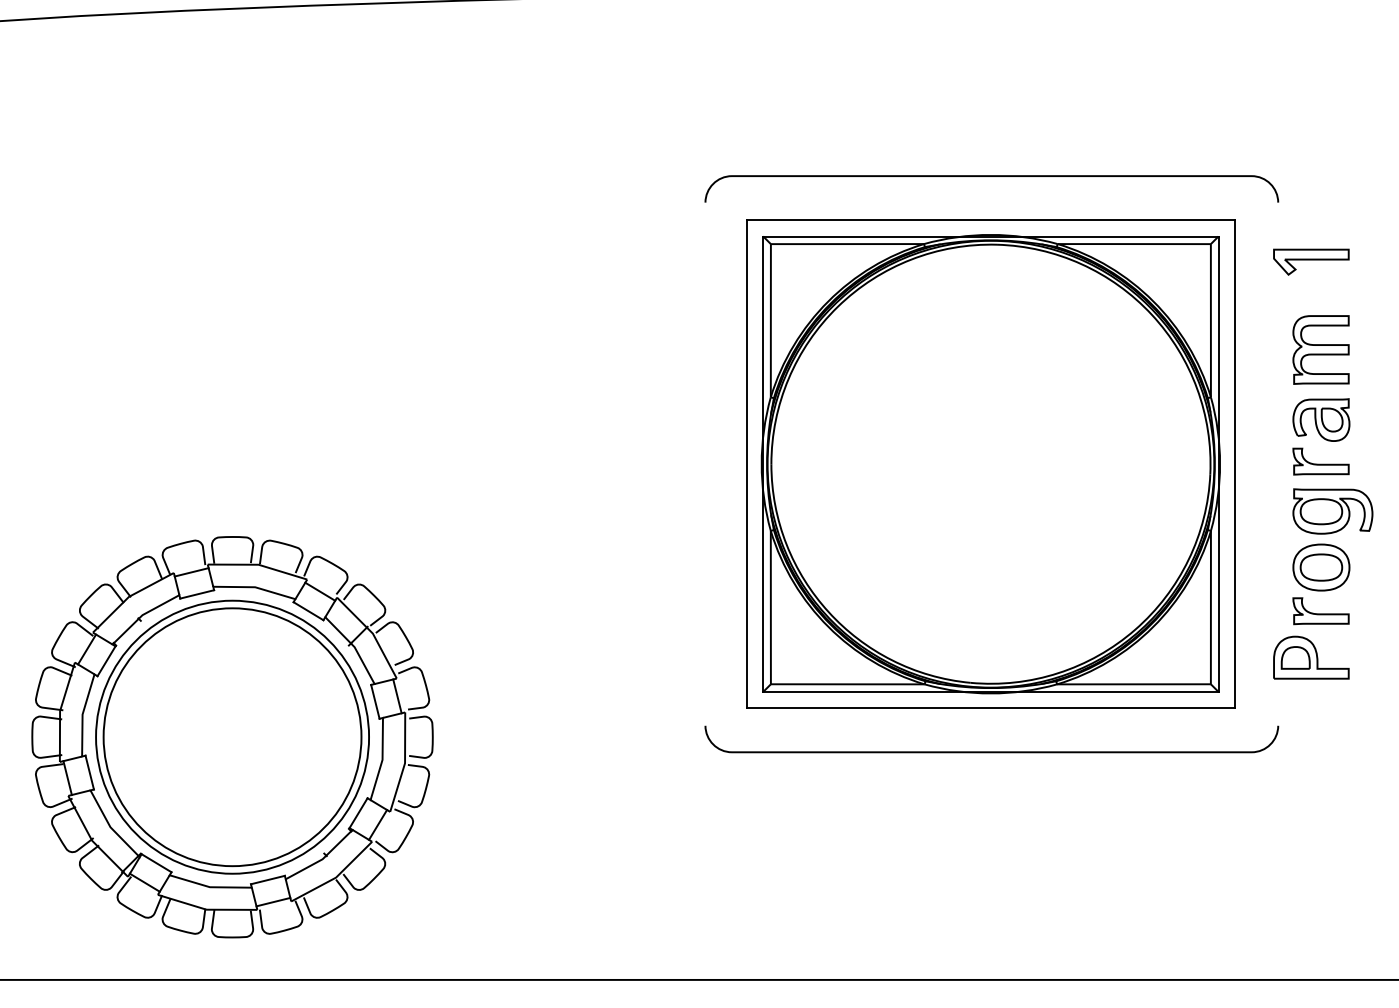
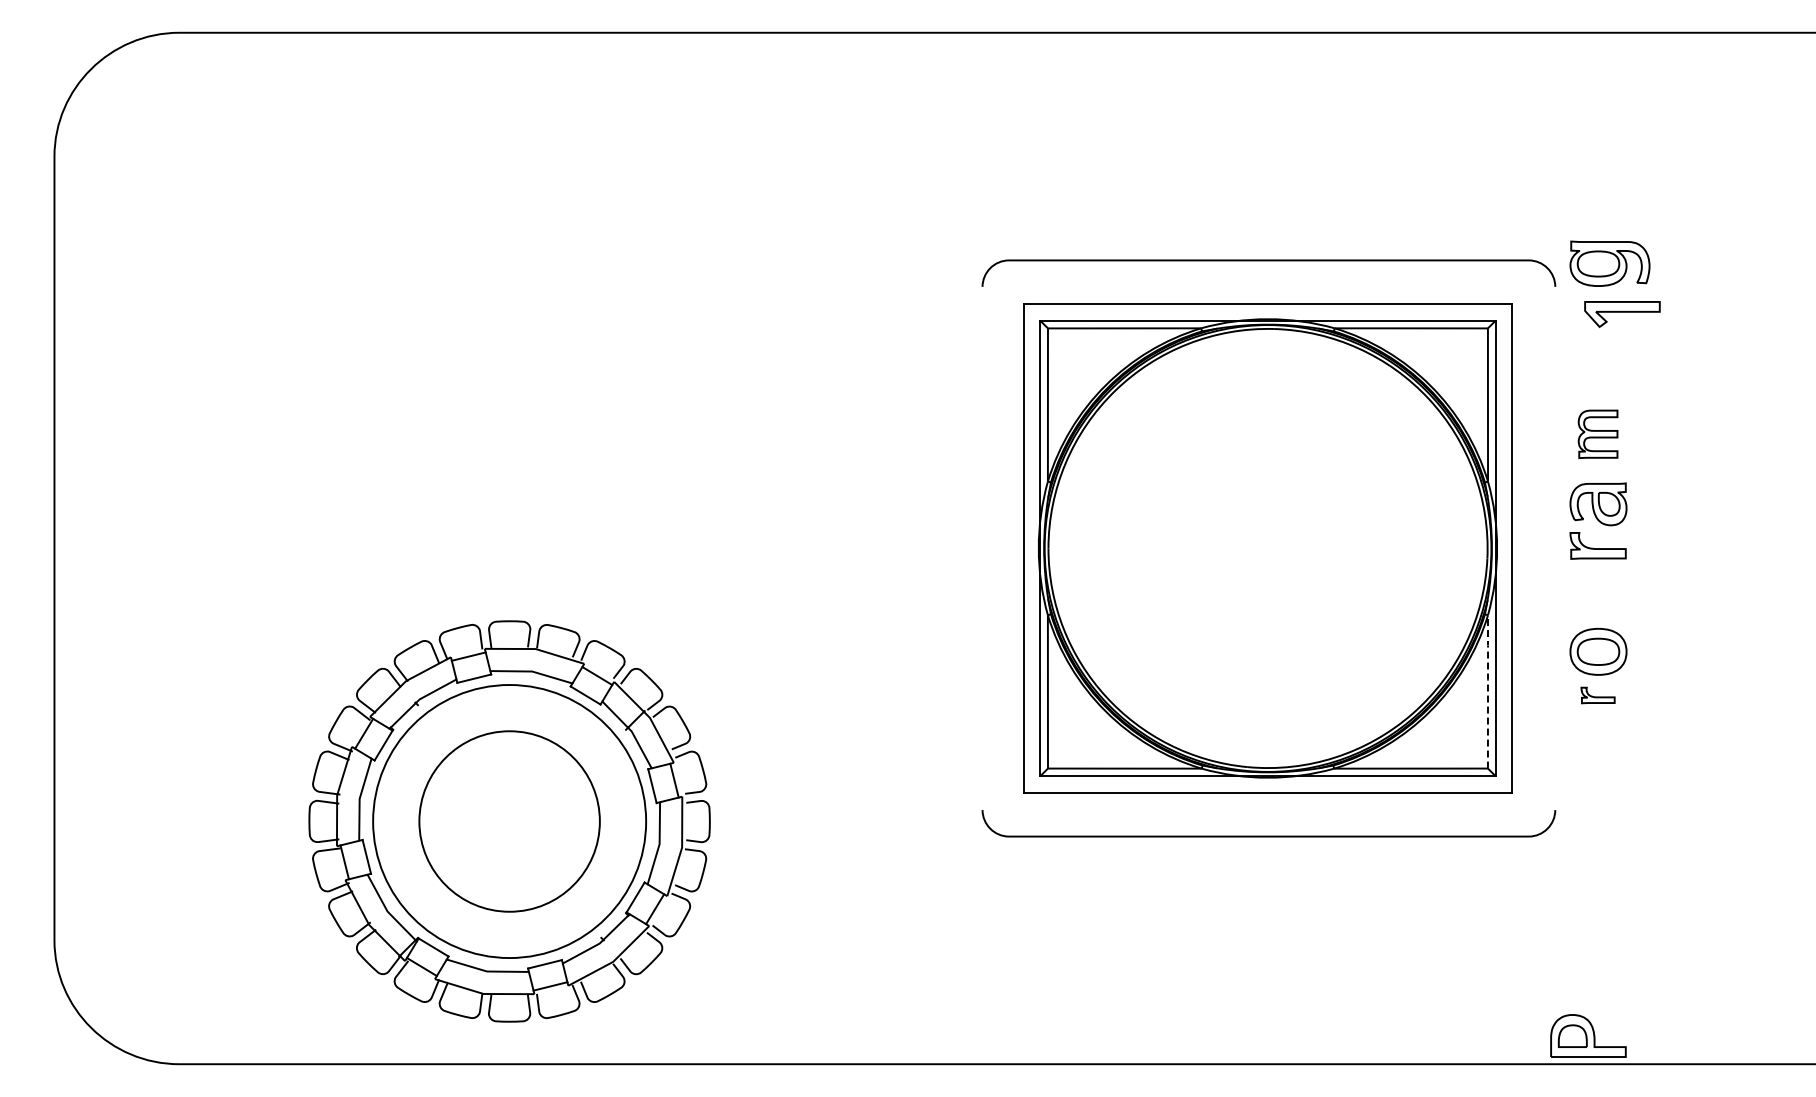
part: (1311, 262) -> (1622, 314), moved
part: (1320, 350) -> (1597, 434), size x0.7
part: (1332, 511) -> (1609, 263), moved
line: (1210, 605) -> (1487, 689), solid -> dashed
part: (1320, 611) -> (1597, 695), size x0.6
part: (1311, 657) -> (1588, 1035), moved
circle: (232, 737) -> (509, 821), size x0.7

